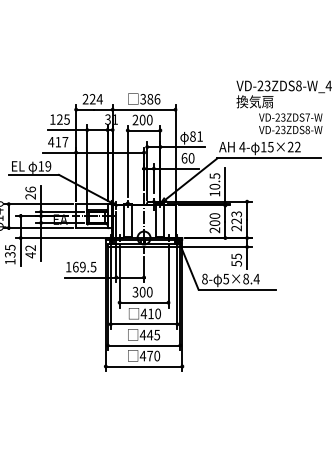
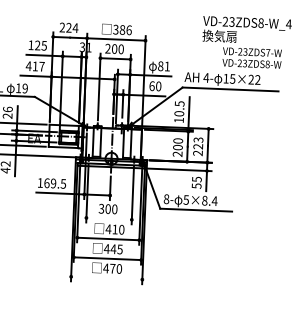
line: (143, 302) -> (108, 218), removed
line: (144, 366) -> (107, 278), removed

